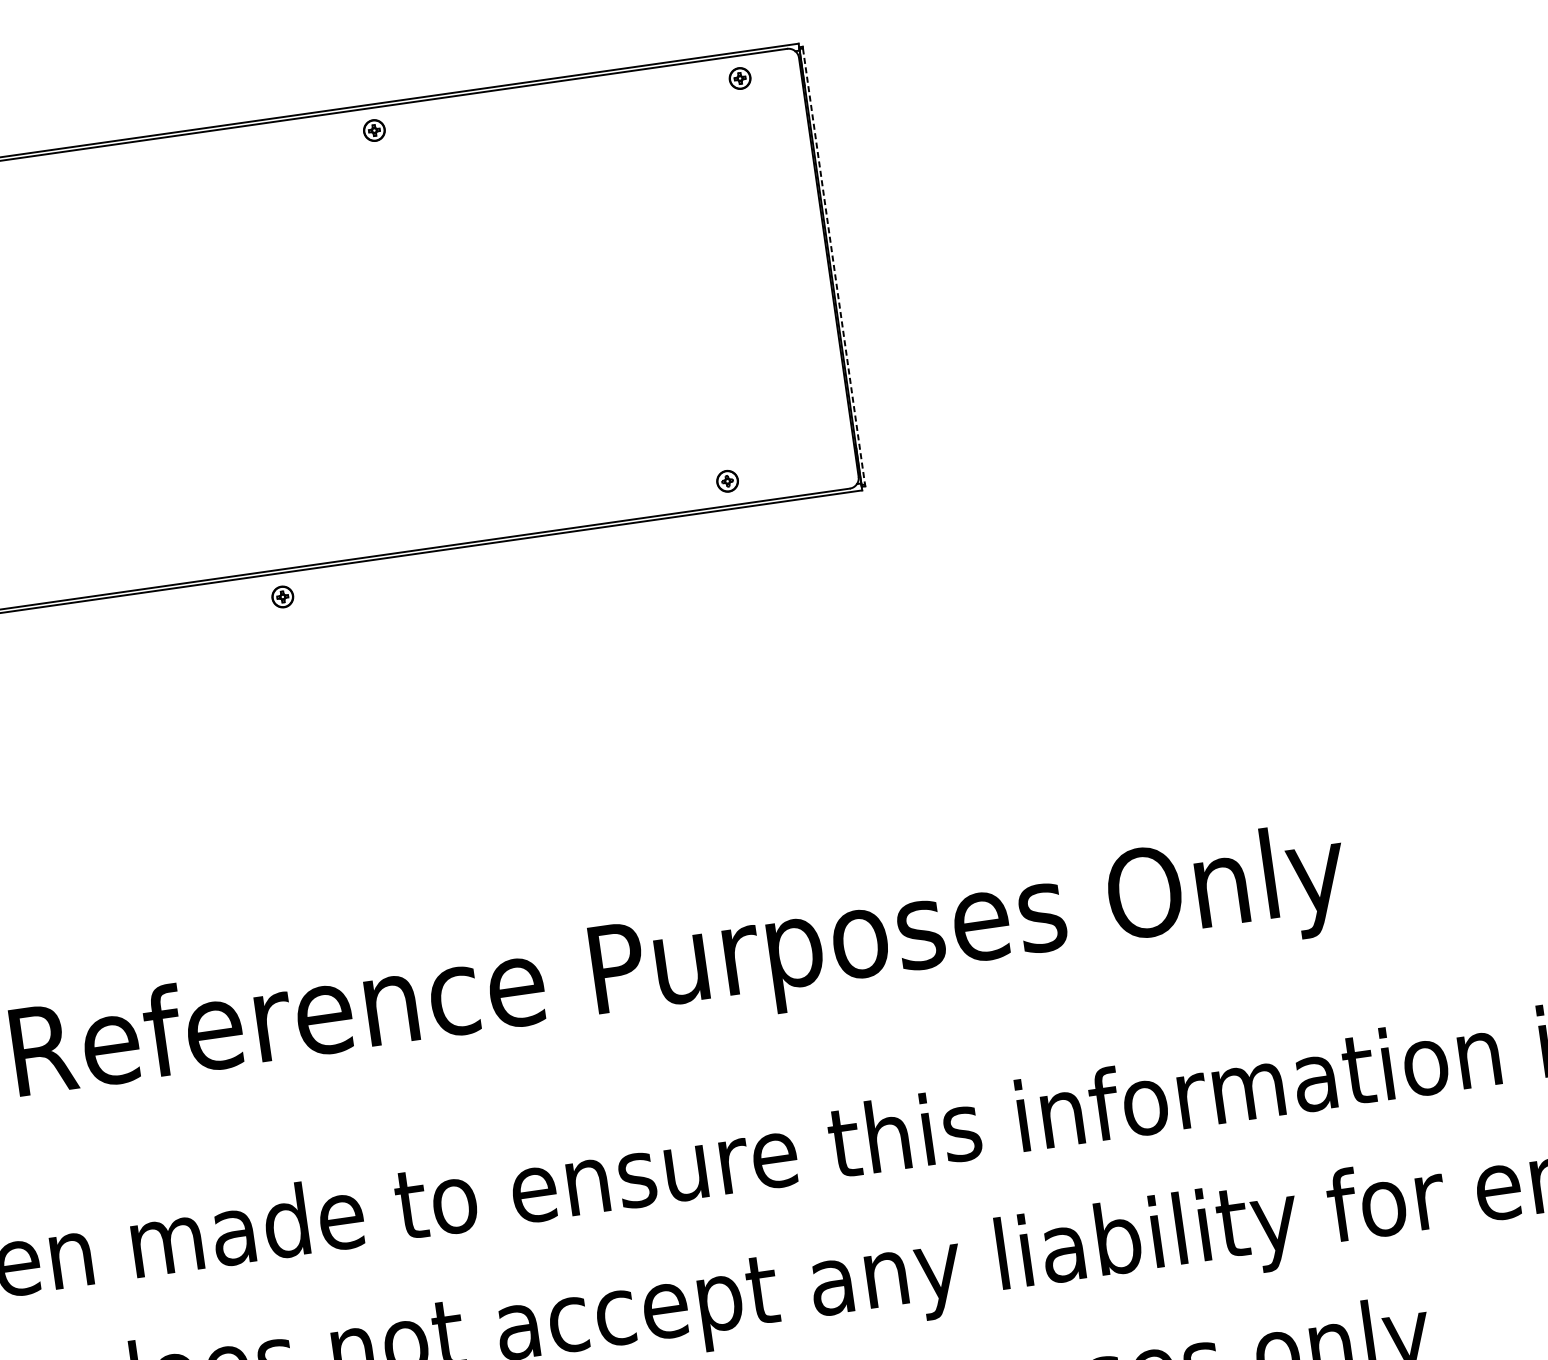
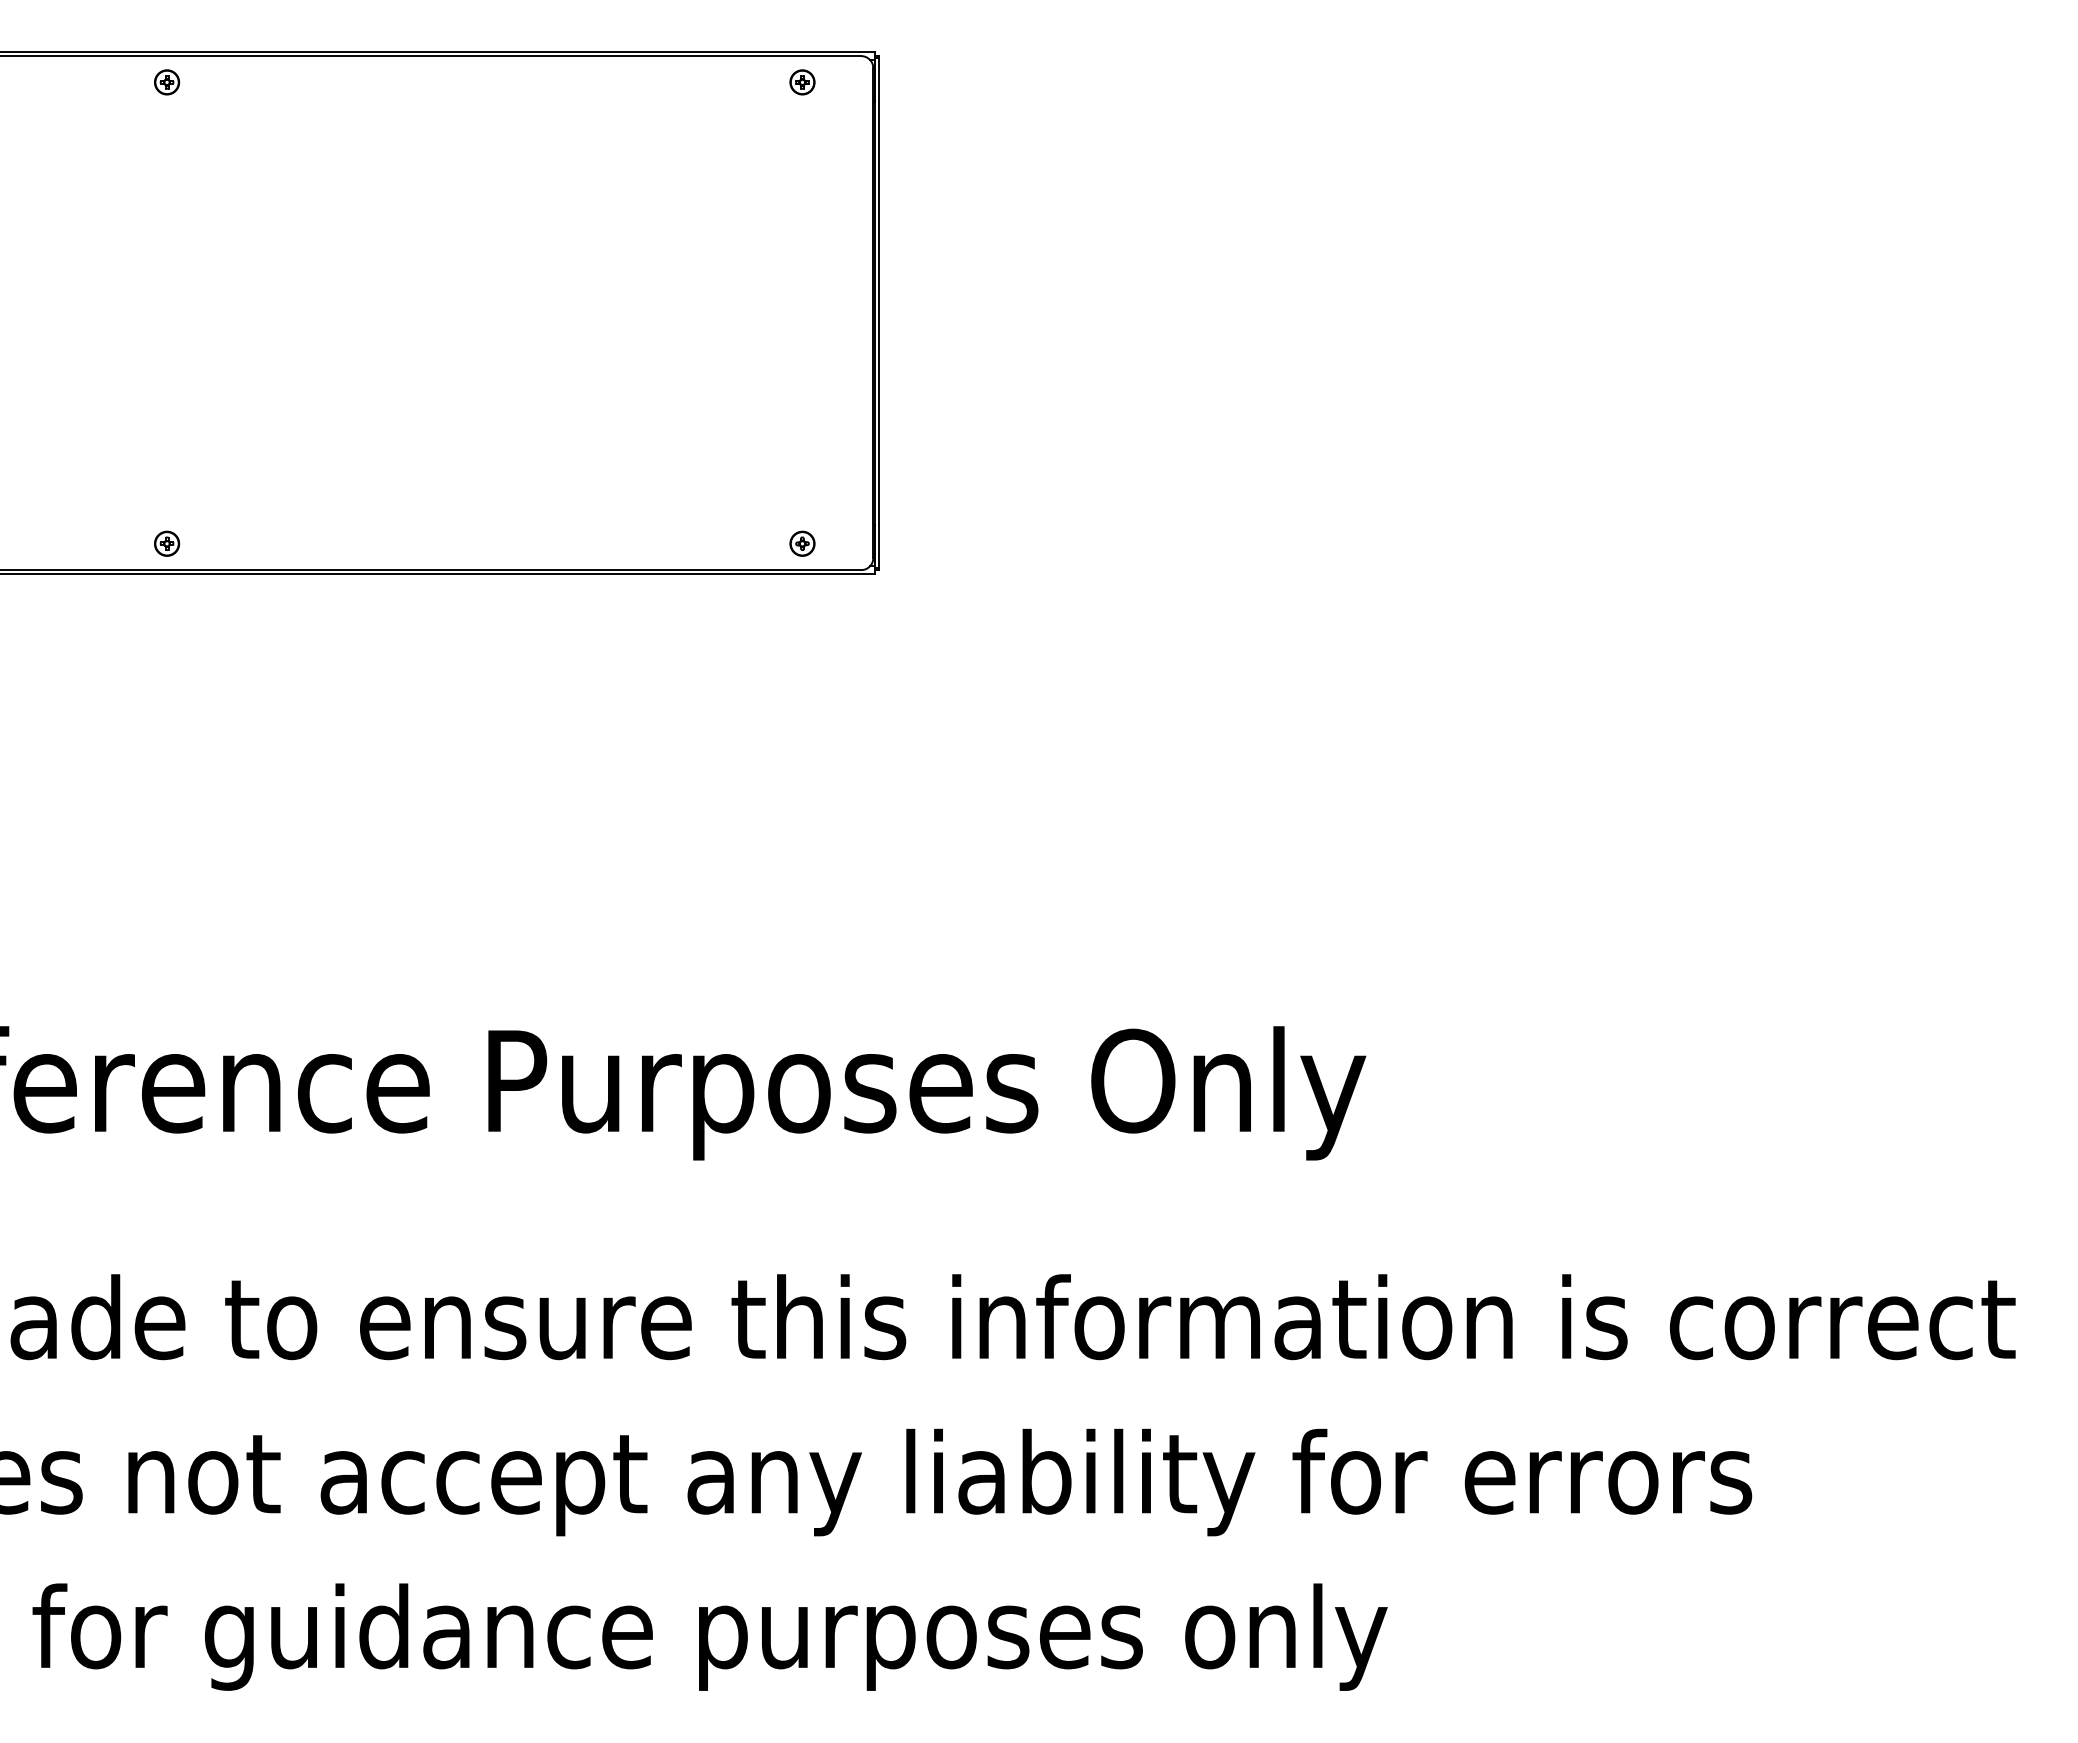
part: (374, 130) -> (167, 82), moved
line: (834, 266) -> (879, 313), dashed -> solid
part: (727, 481) -> (802, 543), moved
part: (283, 596) -> (167, 543), moved

